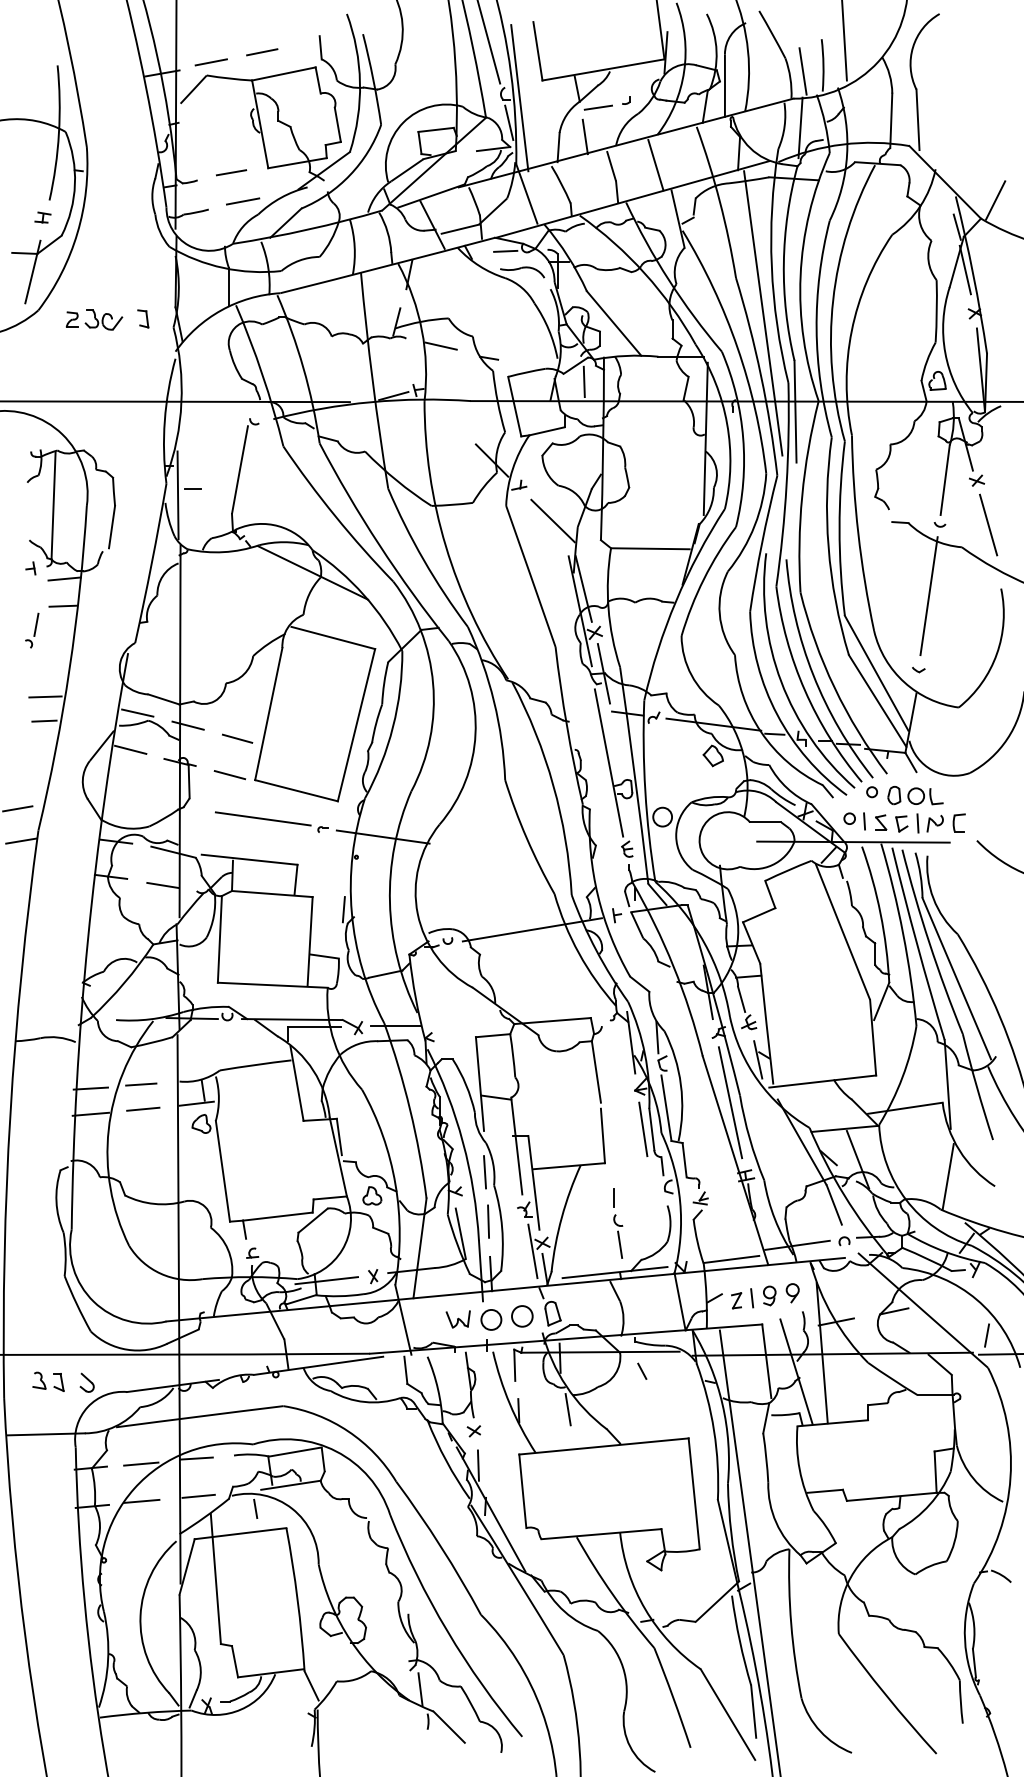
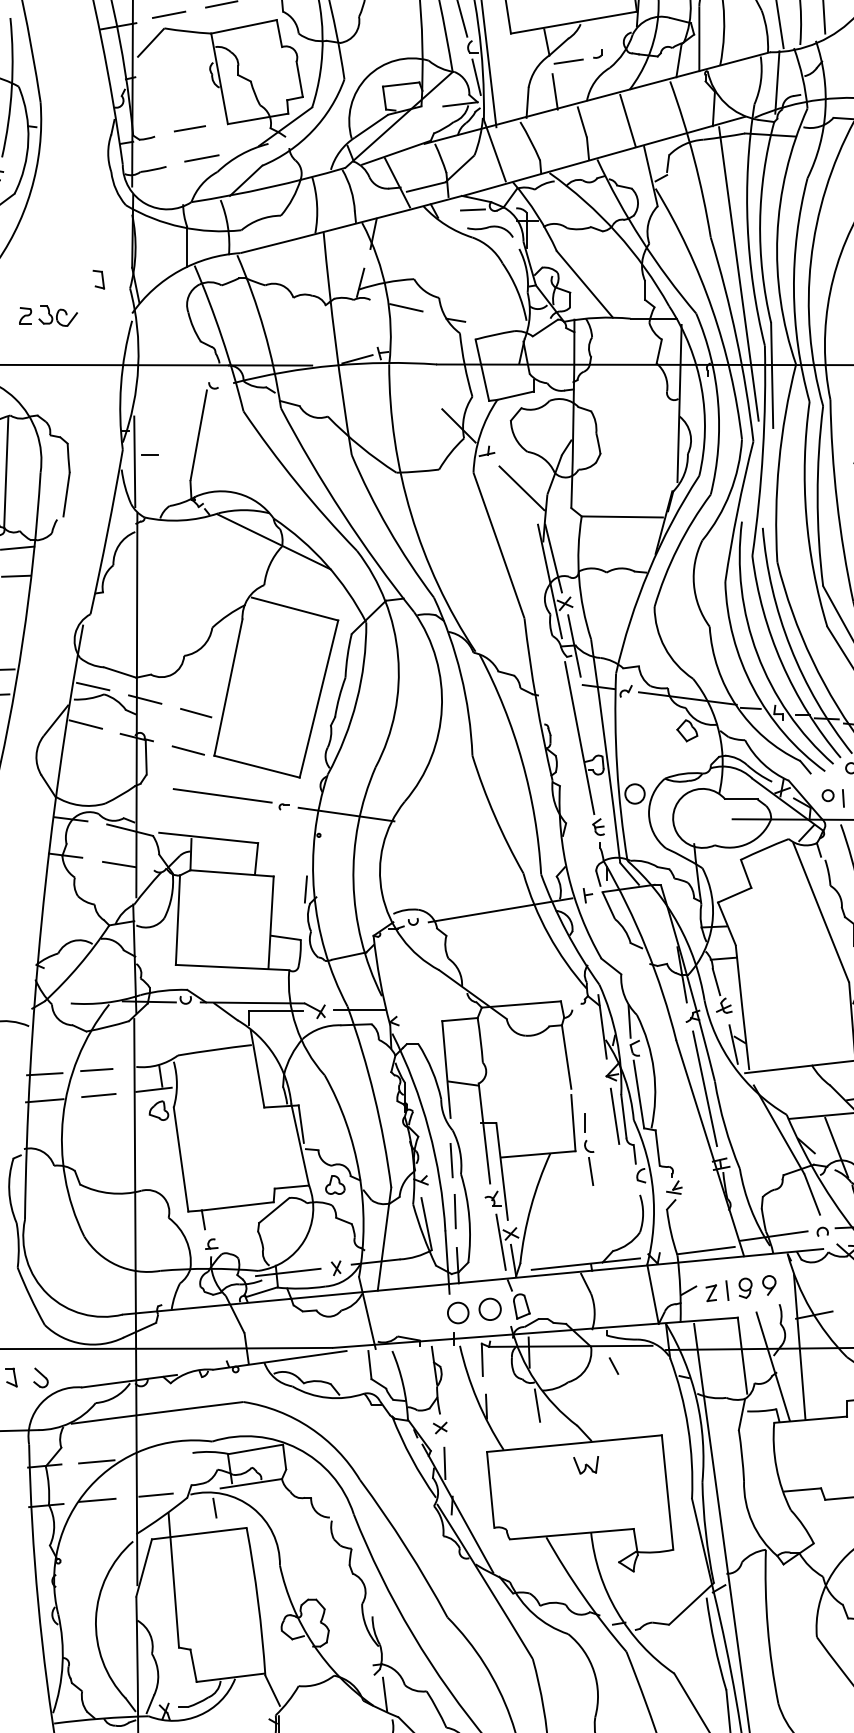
part: (94, 319) -> (48, 315), moved
line: (583, 381) -> (553, 344), removed
part: (618, 1223) -> (589, 1149), moved
part: (457, 1319) -> (585, 1465), moved
line: (196, 1458) -> (153, 1456), removed

